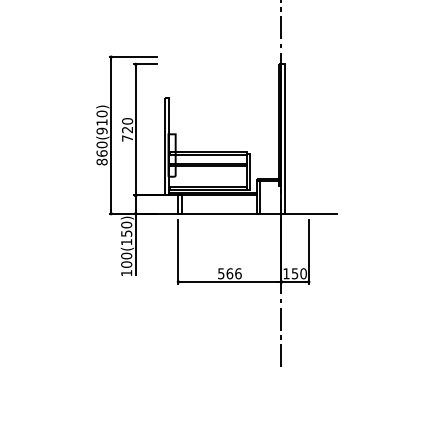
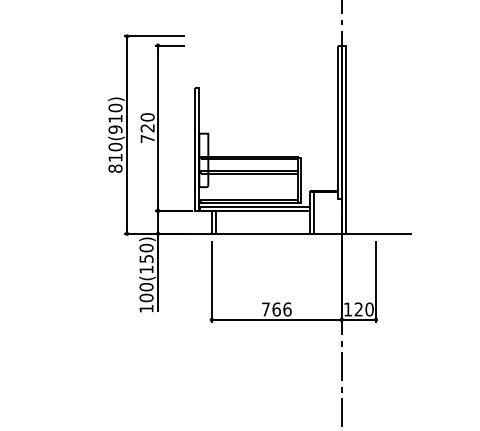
text: (101, 153) -> (114, 157), 860(910) -> 810(910)
text: (221, 273) -> (266, 309), 566 -> 766
text: (294, 273) -> (358, 309), 150 -> 120

